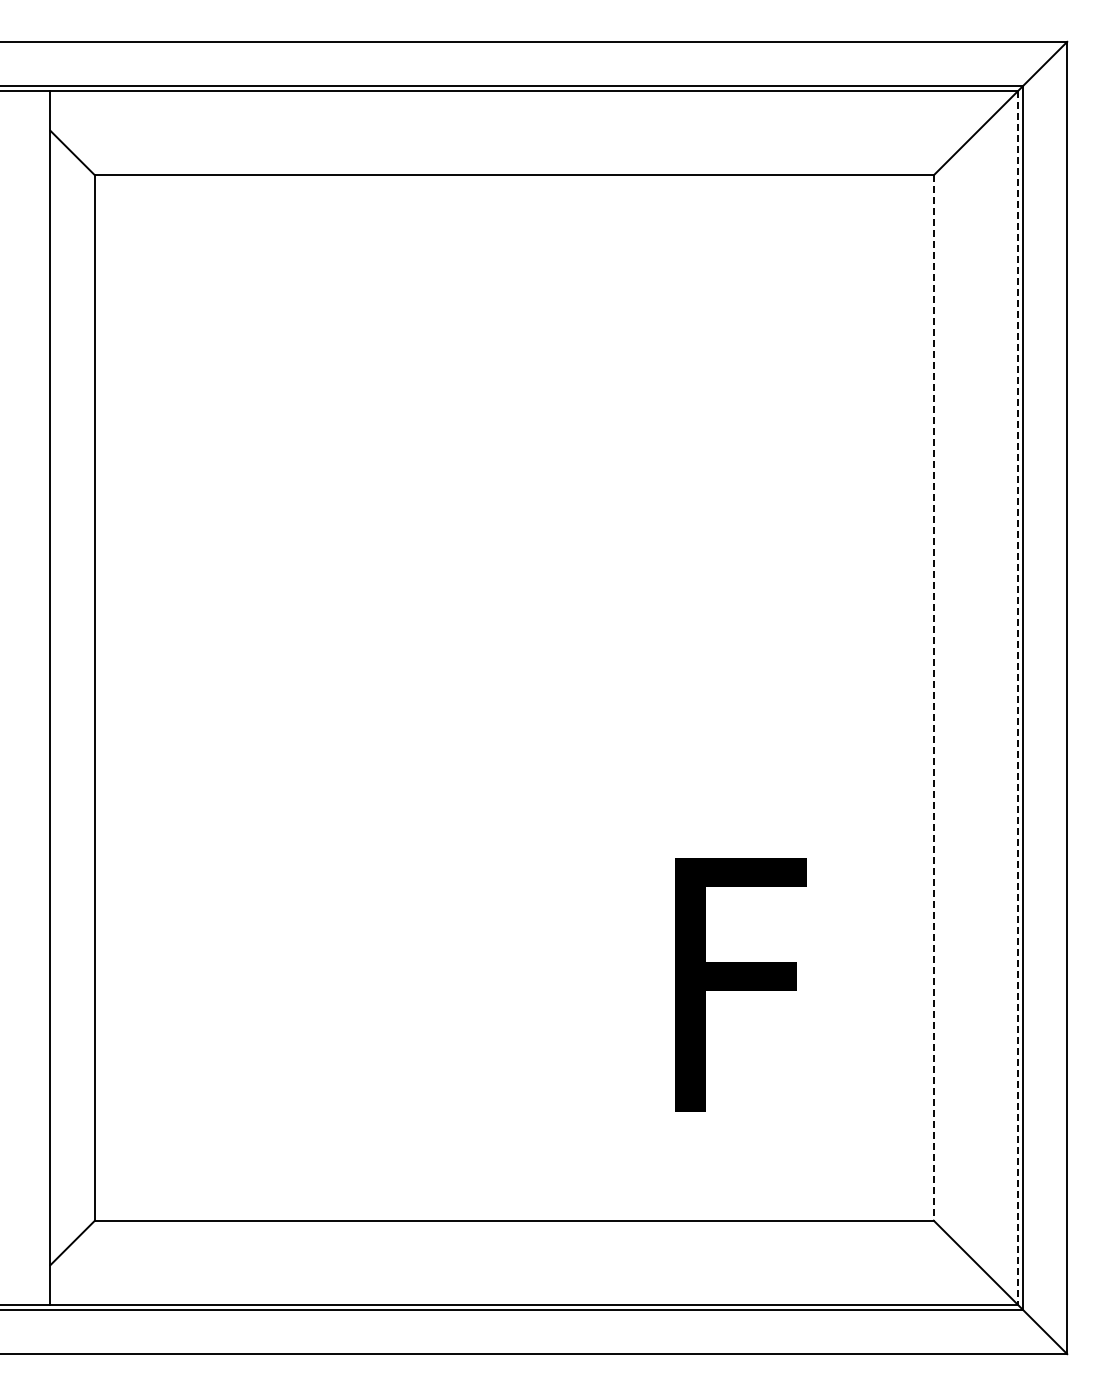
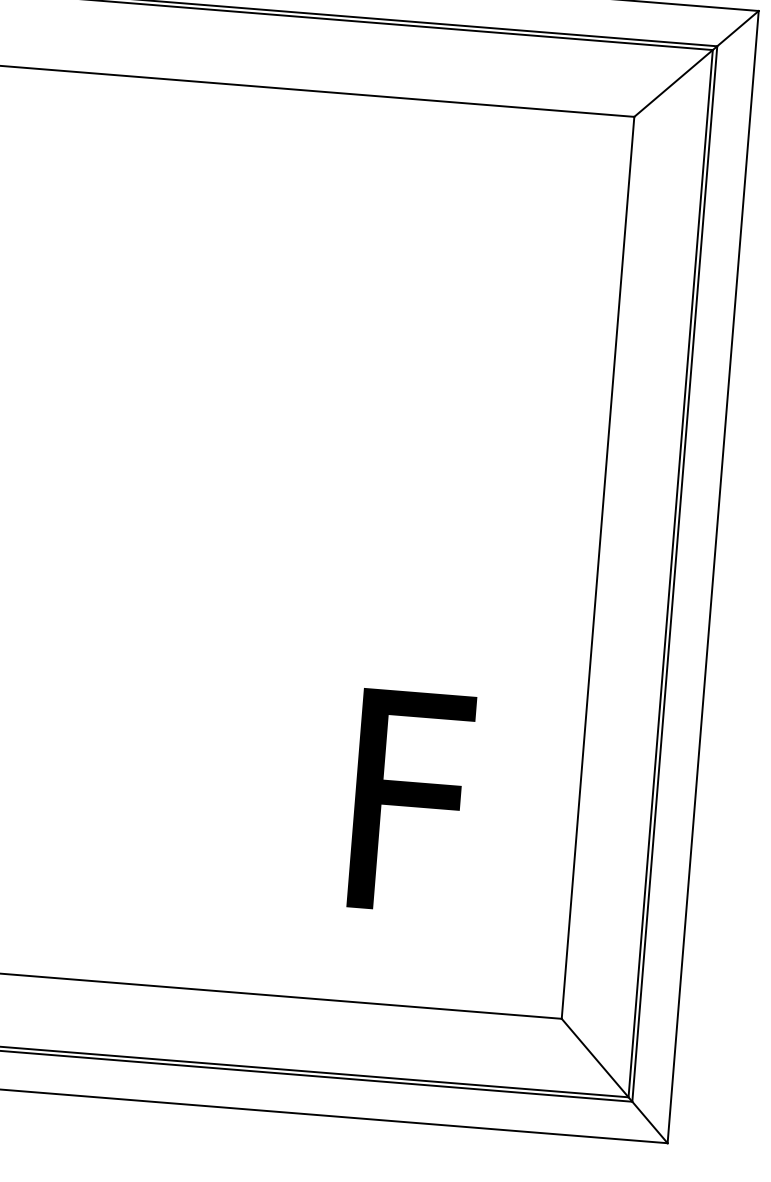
line: (933, 697) -> (597, 567), dashed -> solid
line: (1017, 697) -> (670, 573), dashed -> solid

